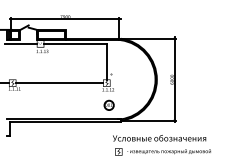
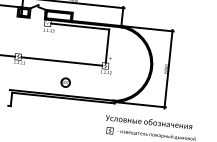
line: (21, 43) -> (30, 21), removed
part: (108, 104) -> (65, 81), moved

